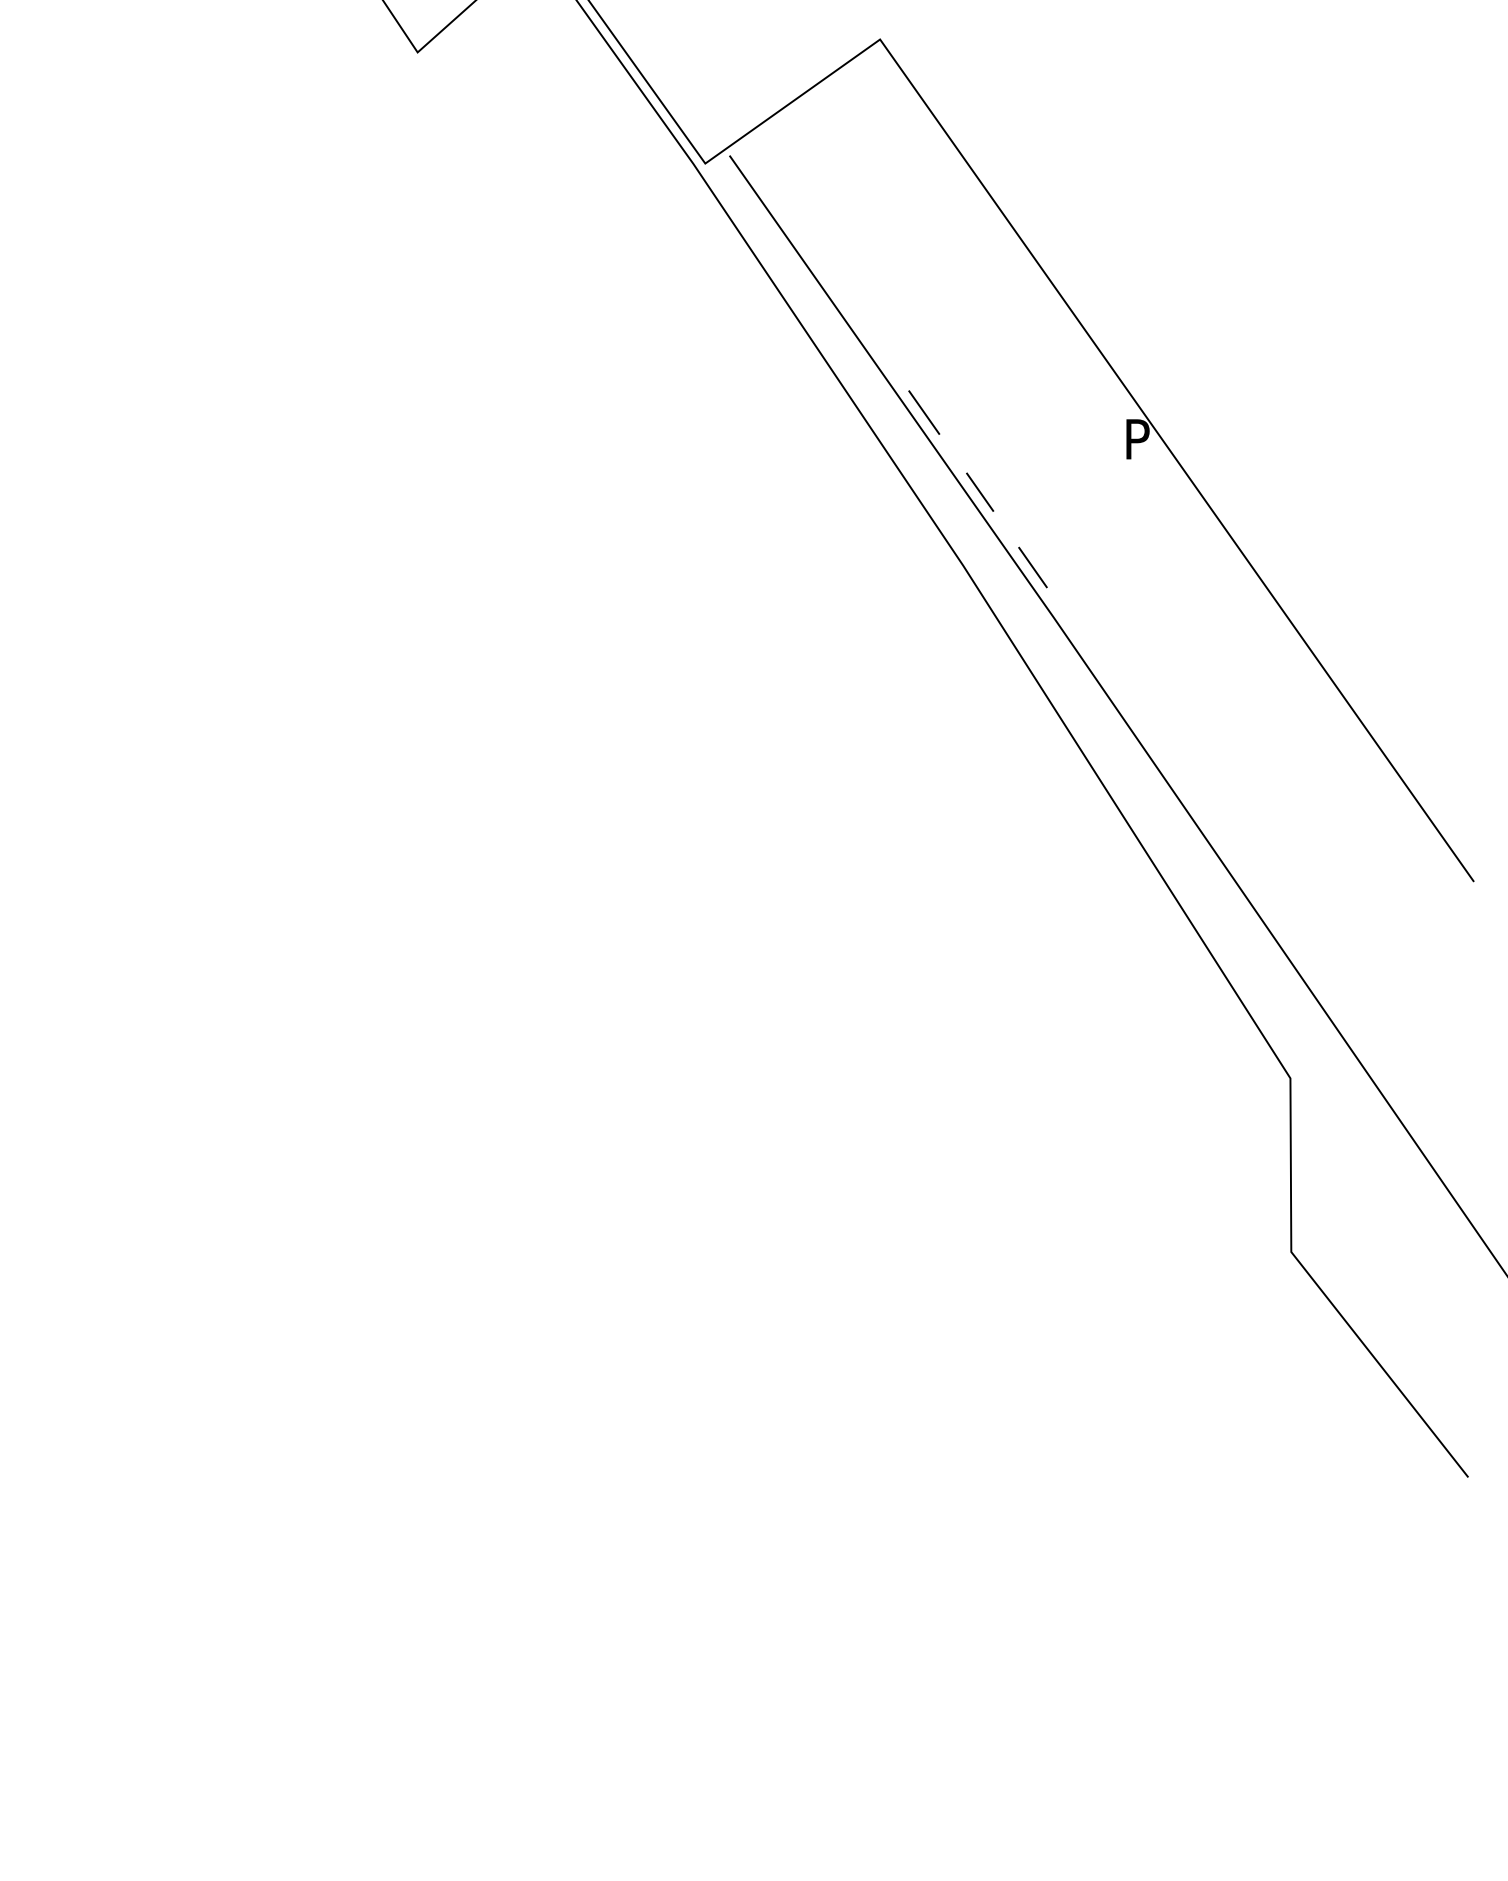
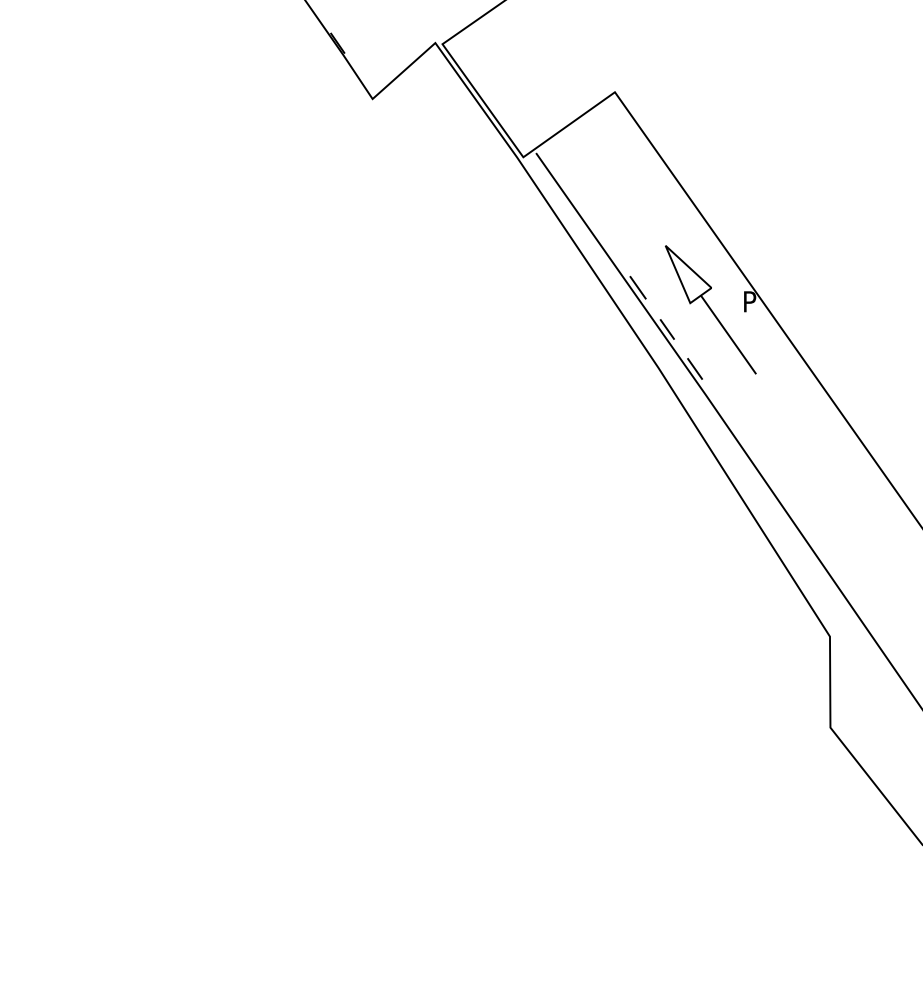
part: (1062, 454) -> (710, 309), added

